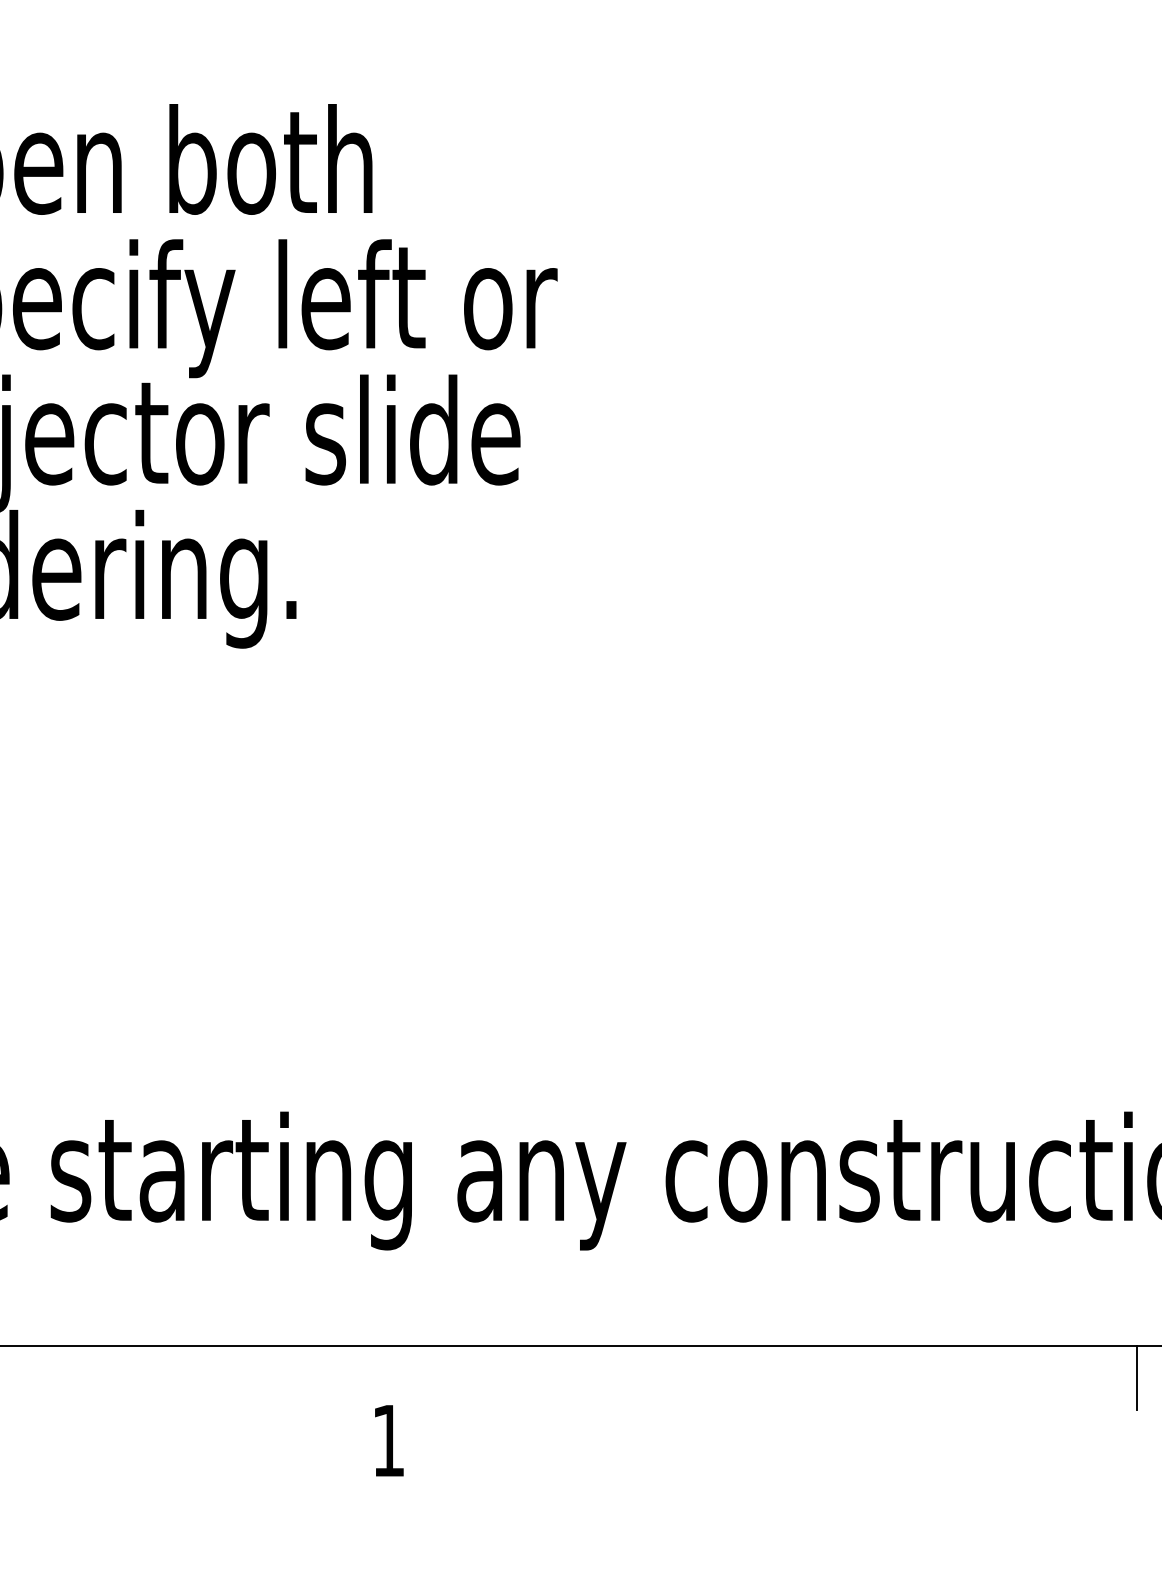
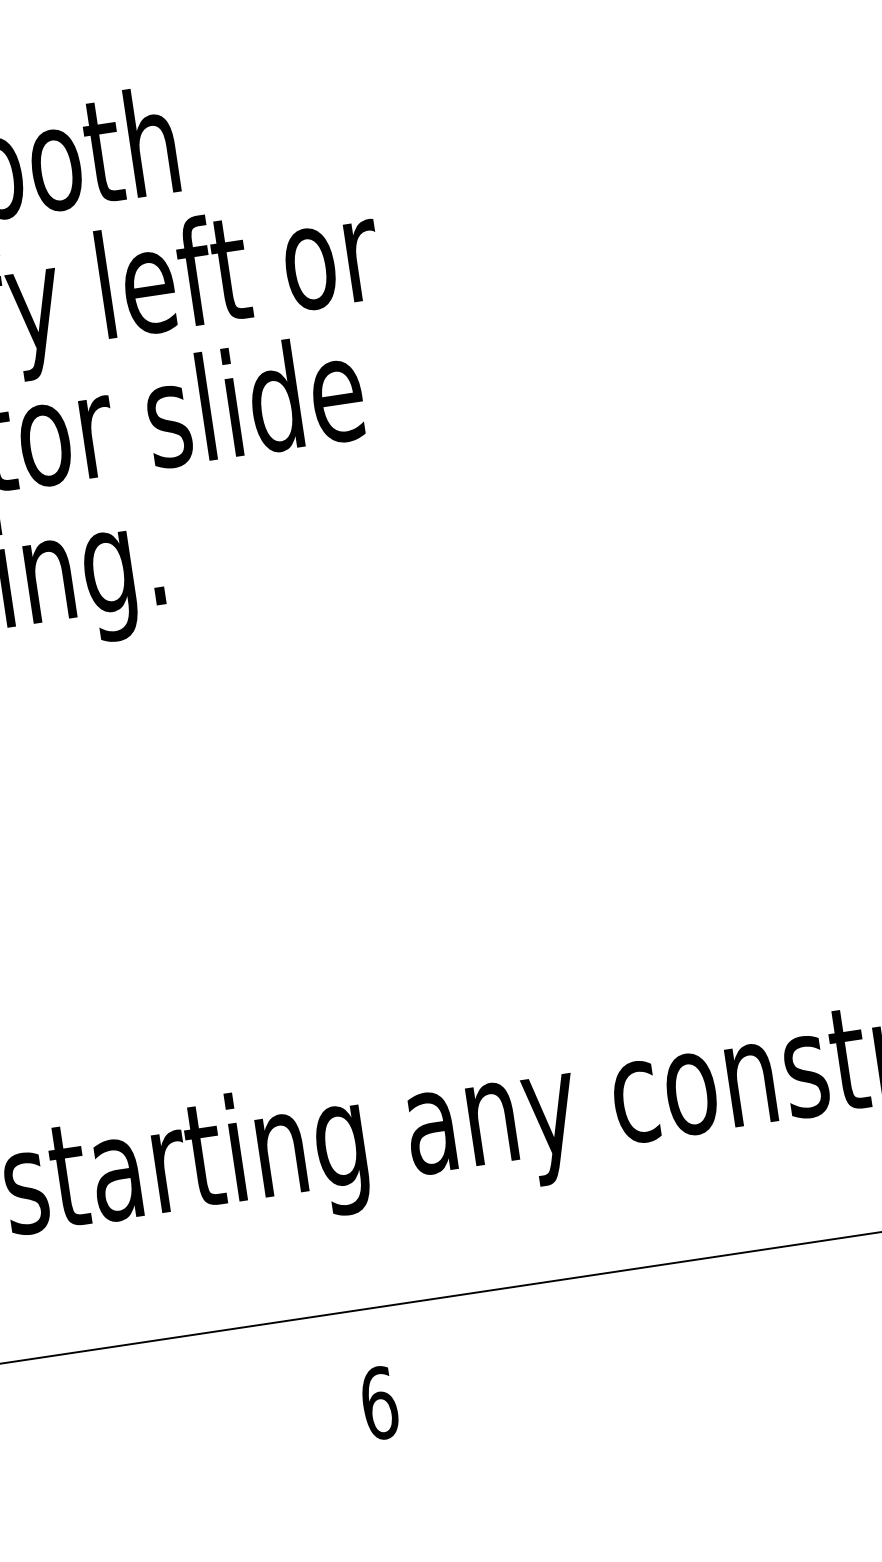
text: (388, 1440) -> (379, 1402), 1 -> 6

